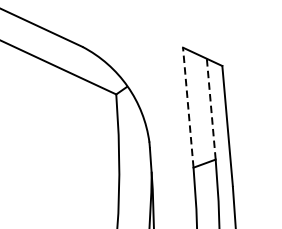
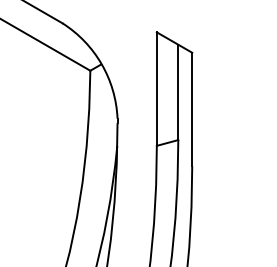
line: (187, 108) -> (156, 89), dashed -> solid
line: (211, 109) -> (178, 92), dashed -> solid

